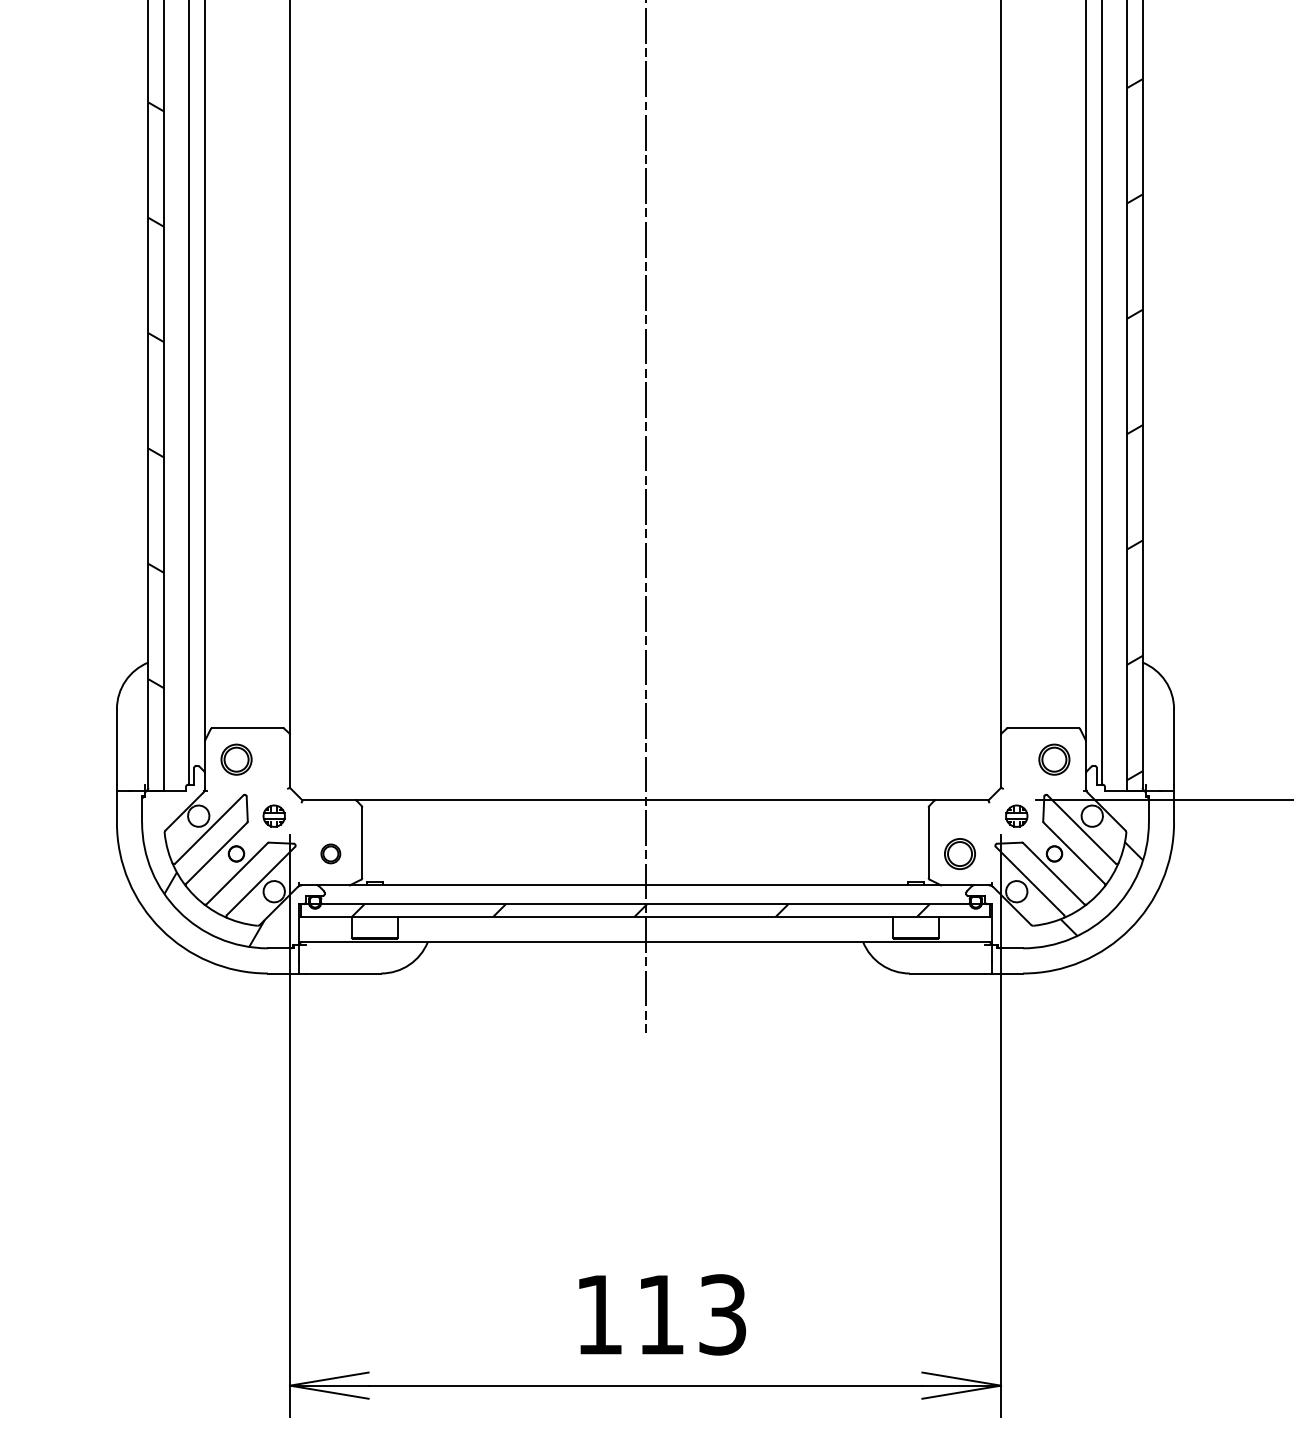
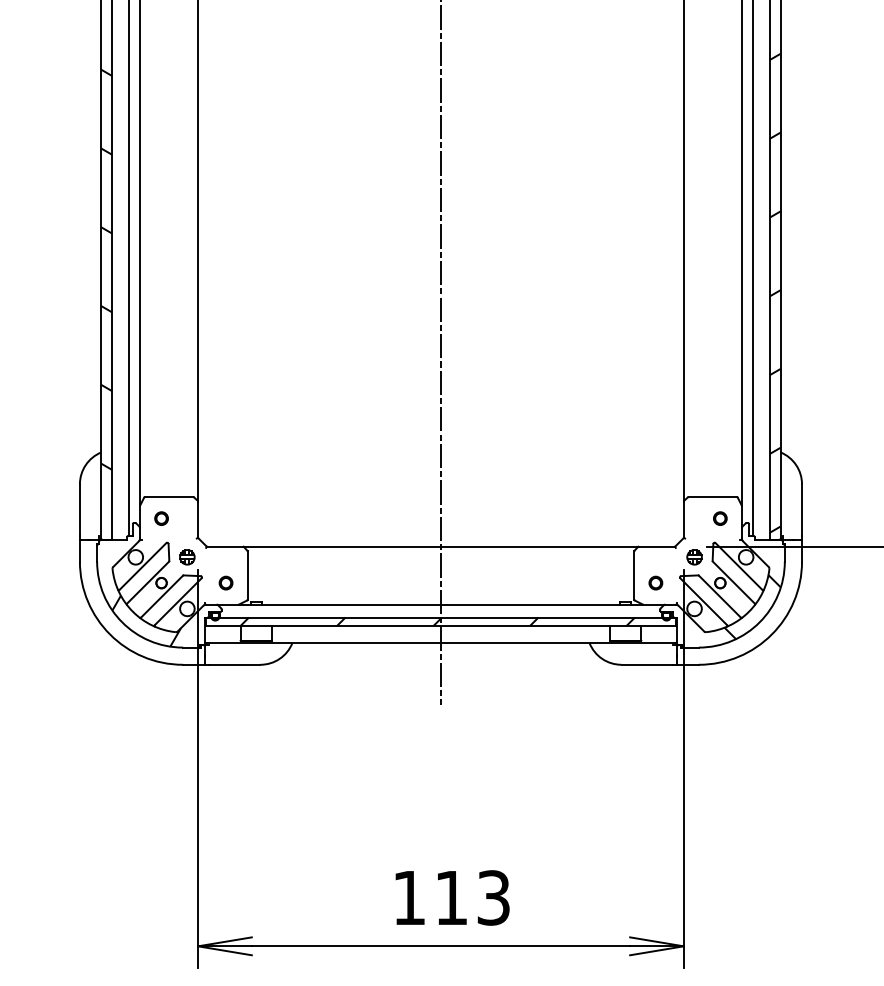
circle: (236, 759) -> (161, 518), size x0.62
circle: (1054, 759) -> (720, 518), size x0.62
part: (959, 853) -> (655, 582), size x0.62

